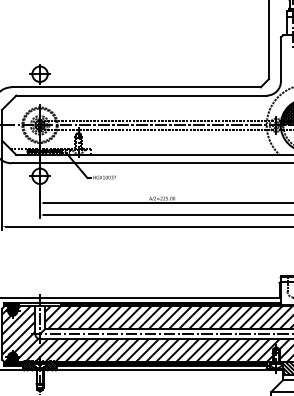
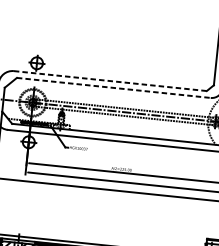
line: (136, 87) -> (110, 81), solid -> dashed
line: (142, 95) -> (114, 87), solid -> dashed

